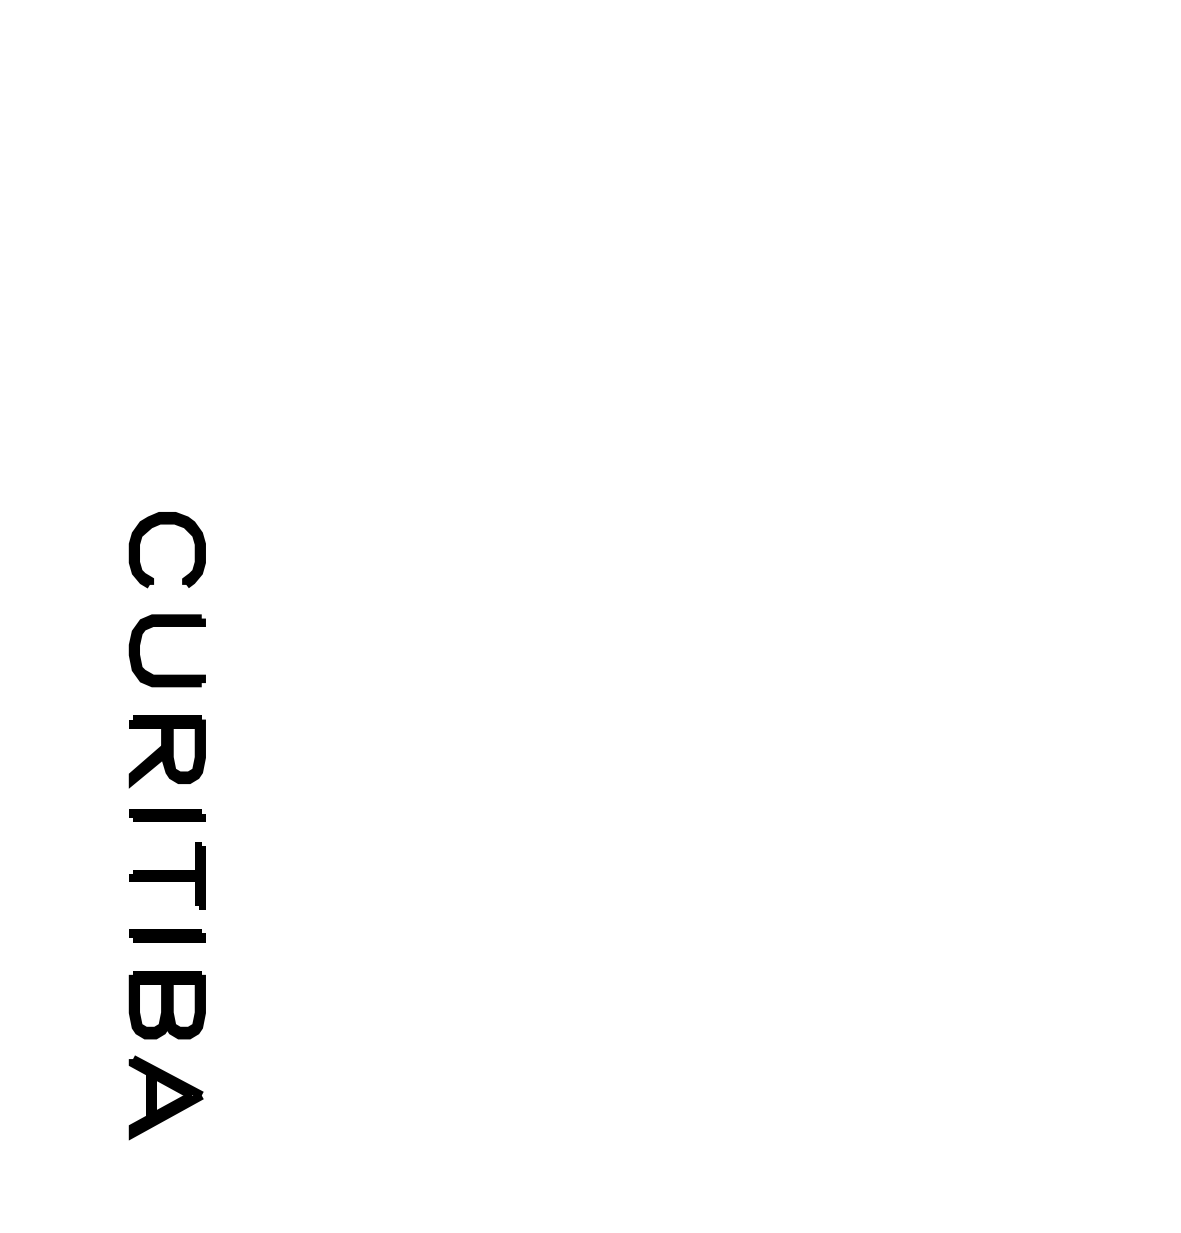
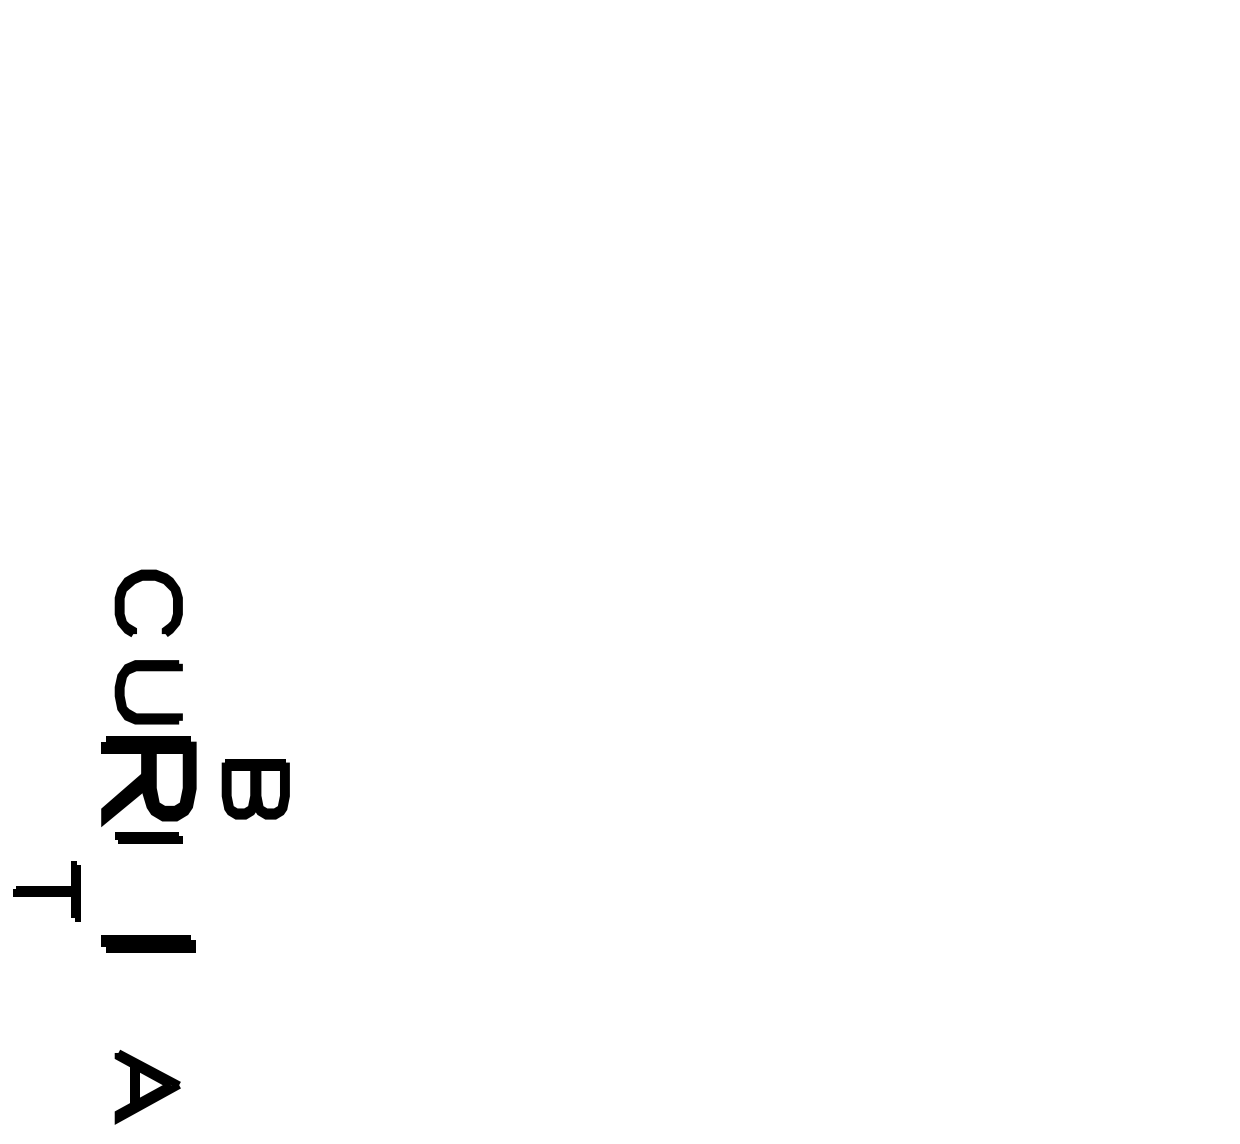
part: (167, 751) -> (148, 781), size x1.4
part: (167, 876) -> (46, 891), moved
part: (167, 935) -> (148, 943), size x1.4
part: (167, 1005) -> (255, 789), moved

